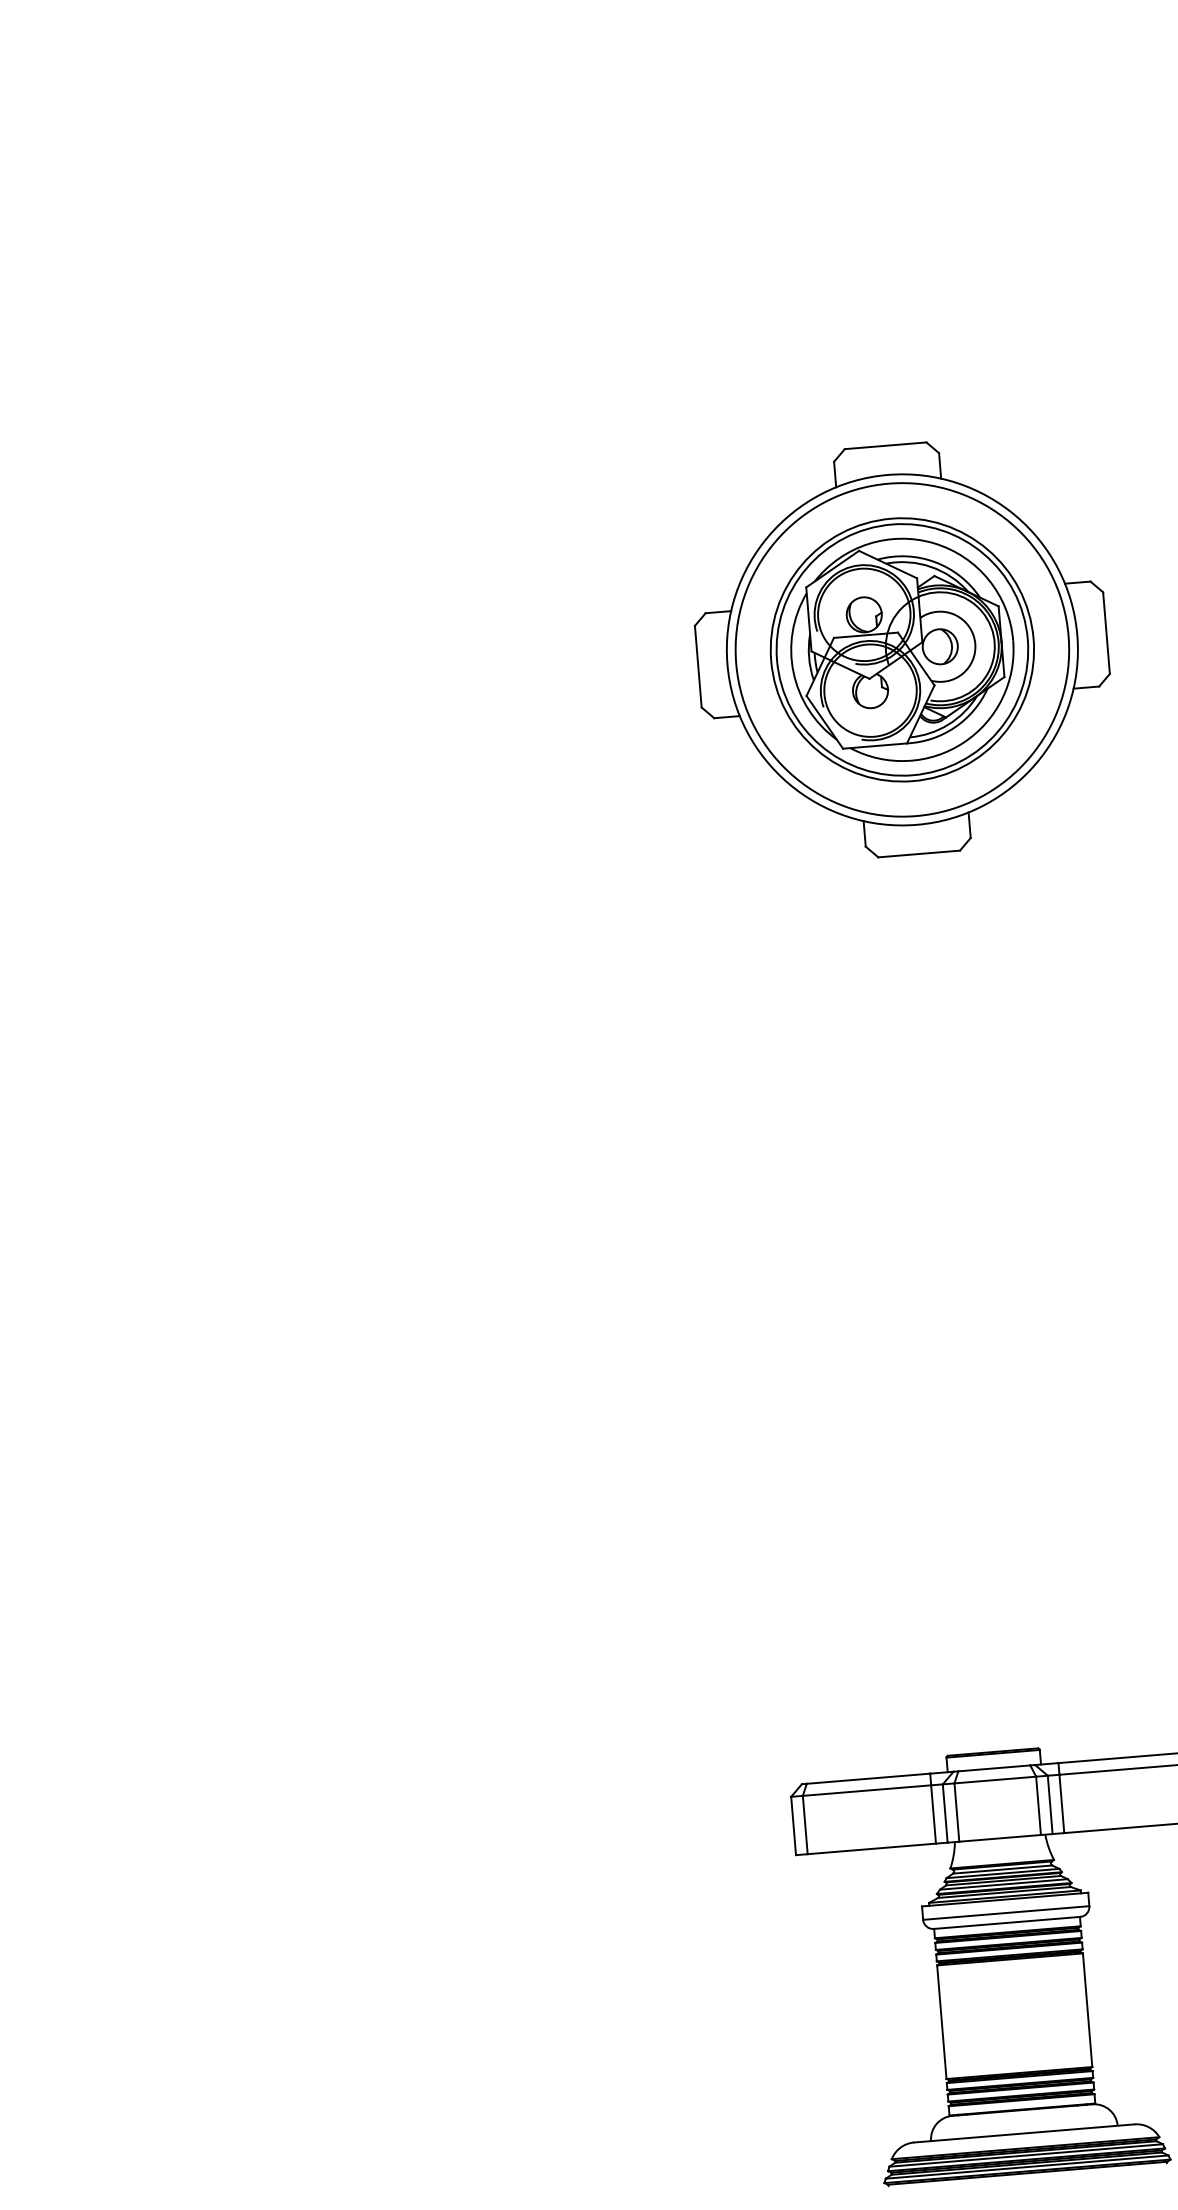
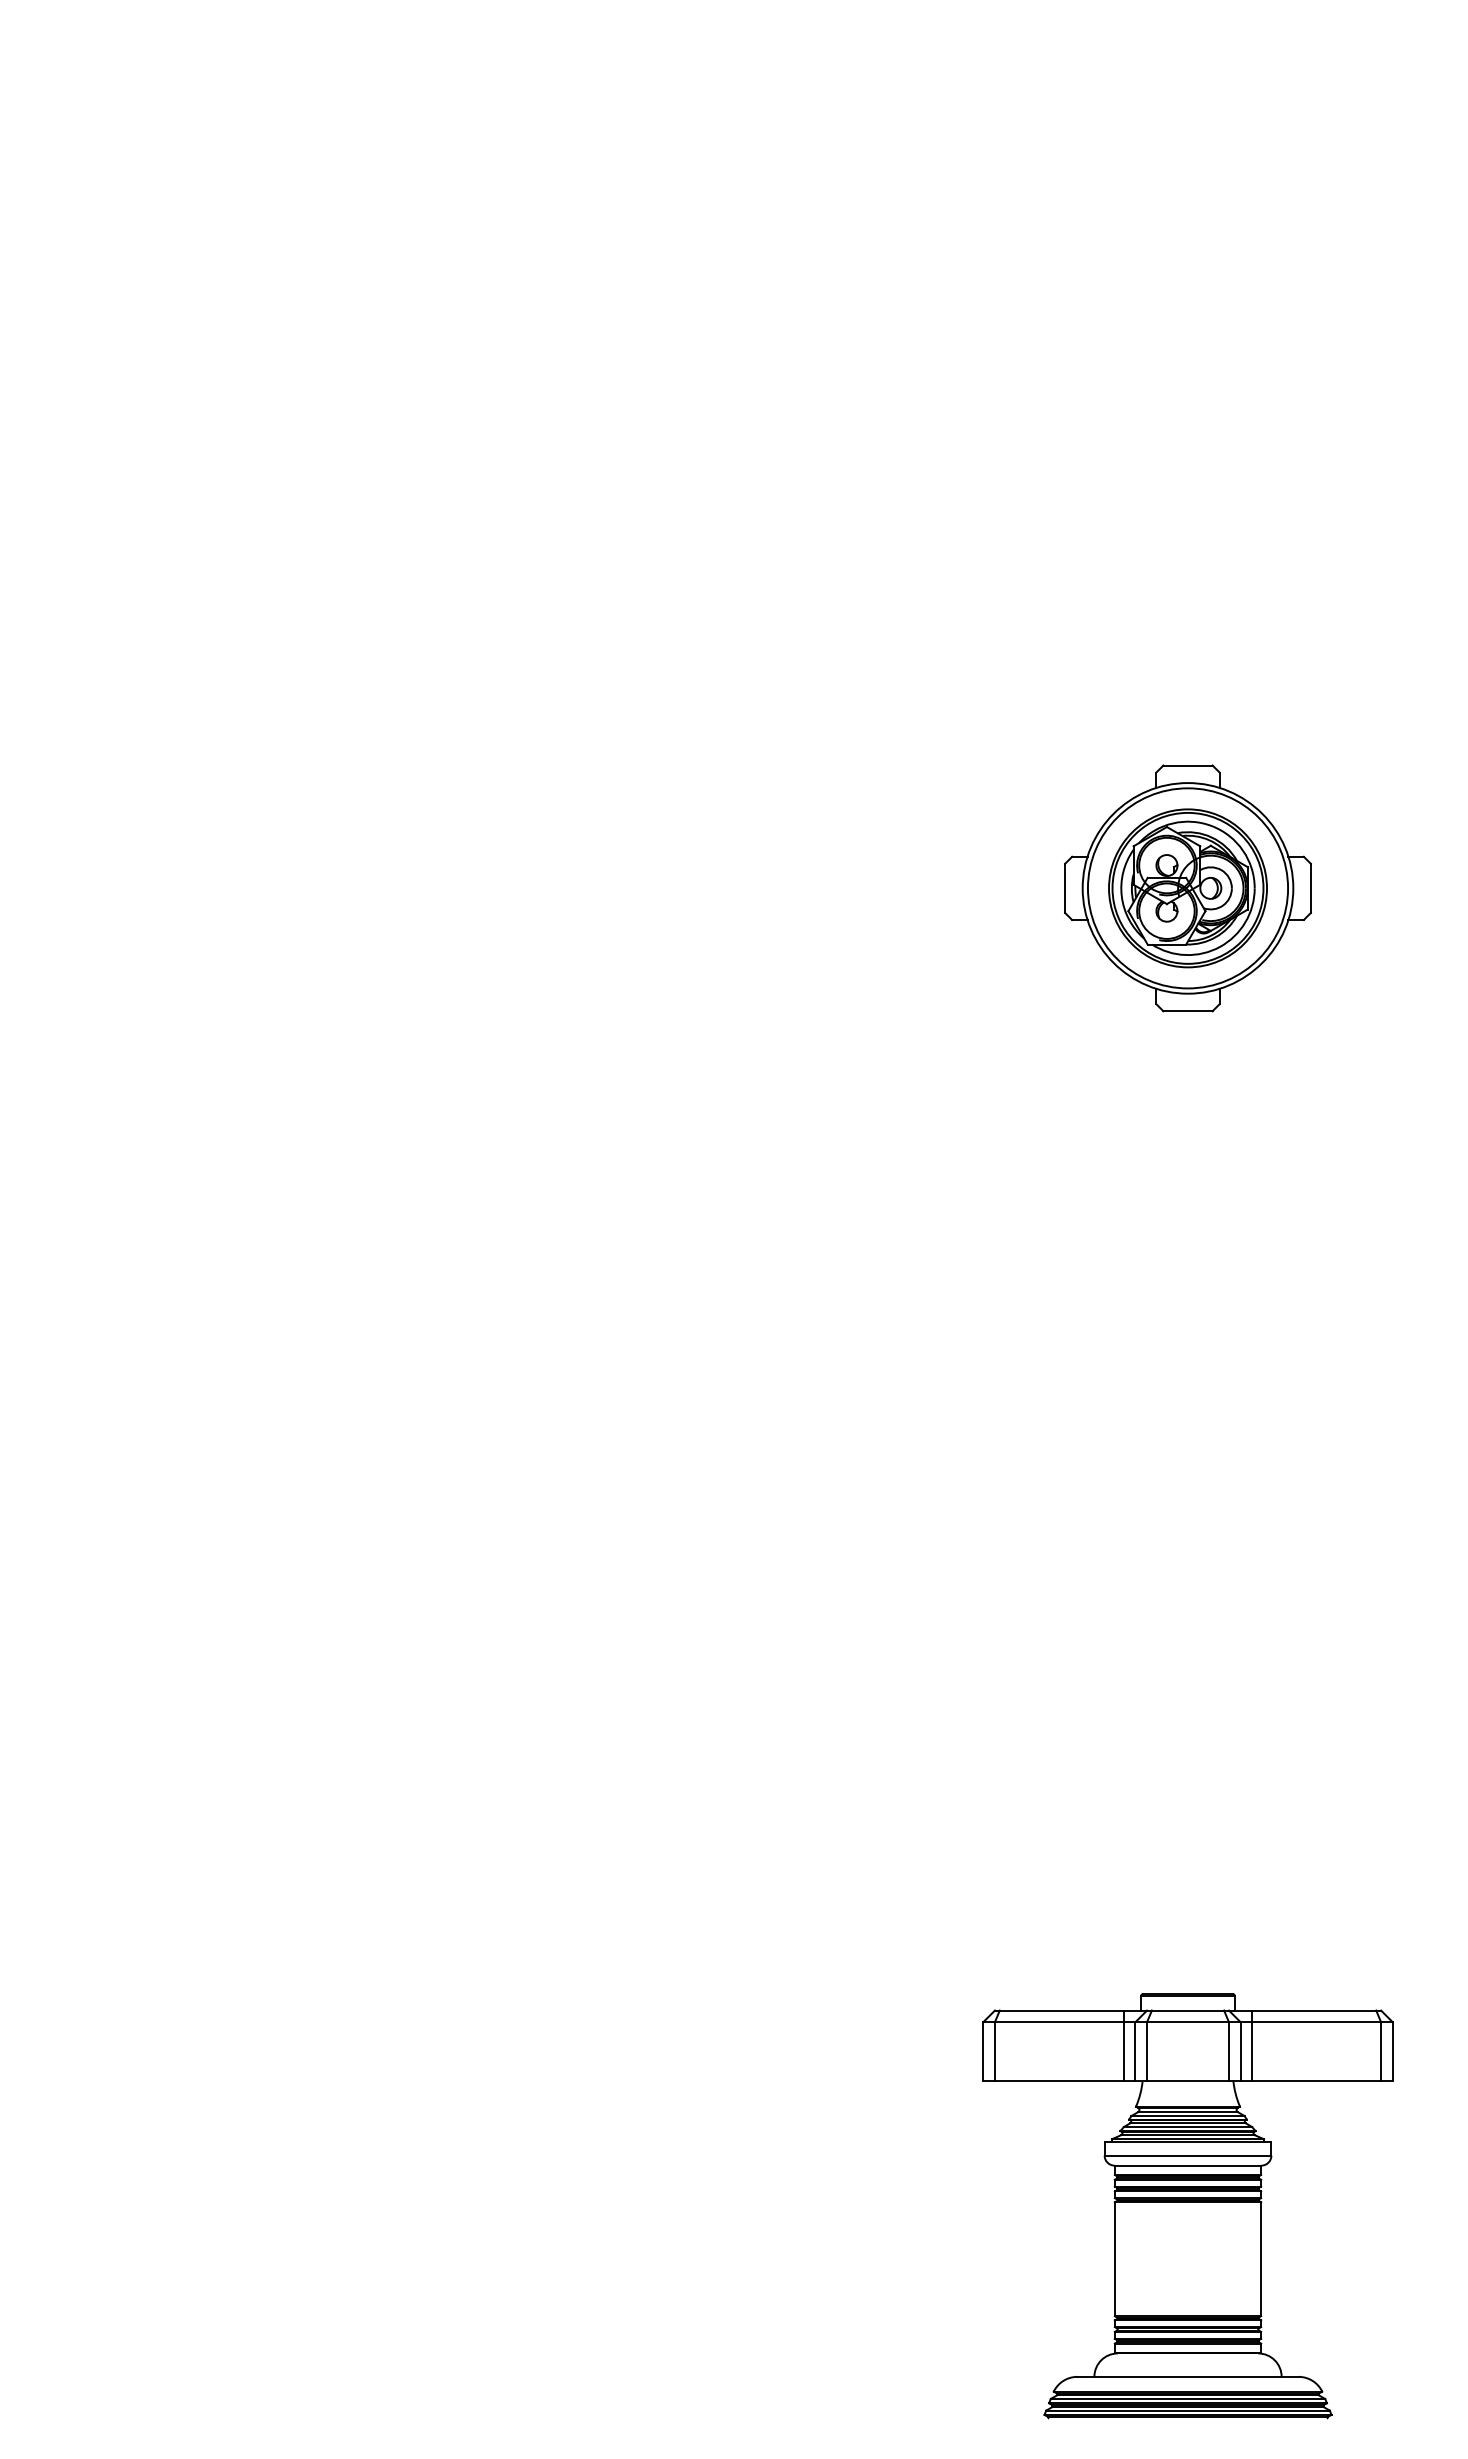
part: (901, 650) -> (1187, 888), size x0.6

